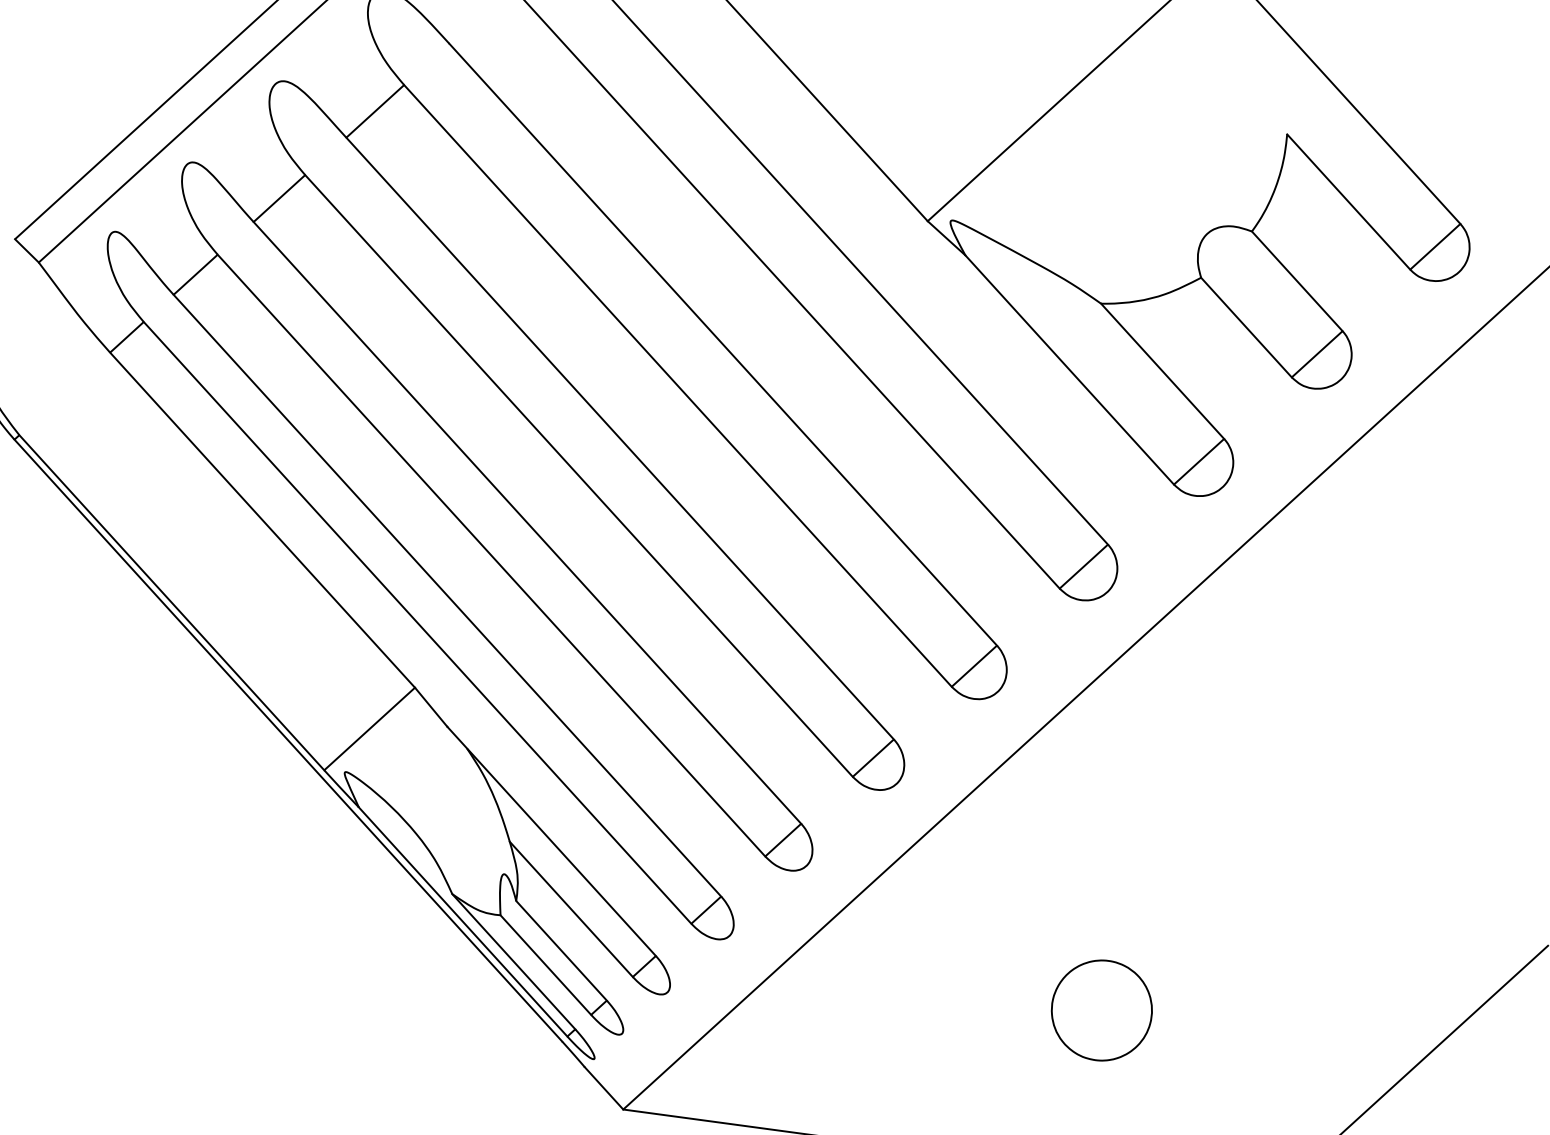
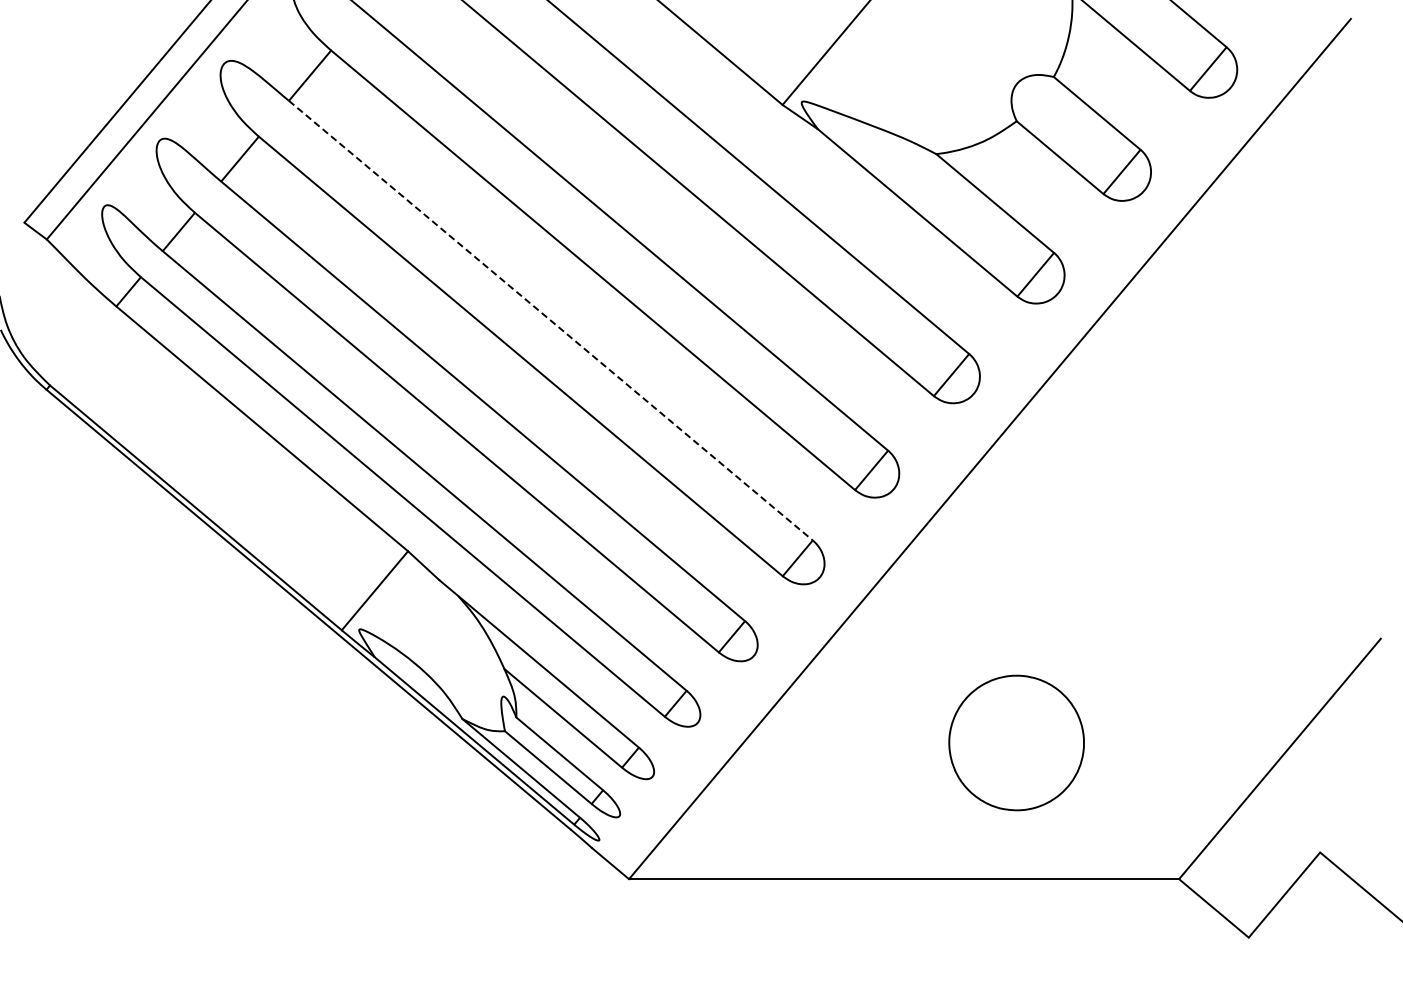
line: (619, 438) -> (550, 320), solid -> dashed
part: (1101, 1010) -> (1016, 742), size x1.6

